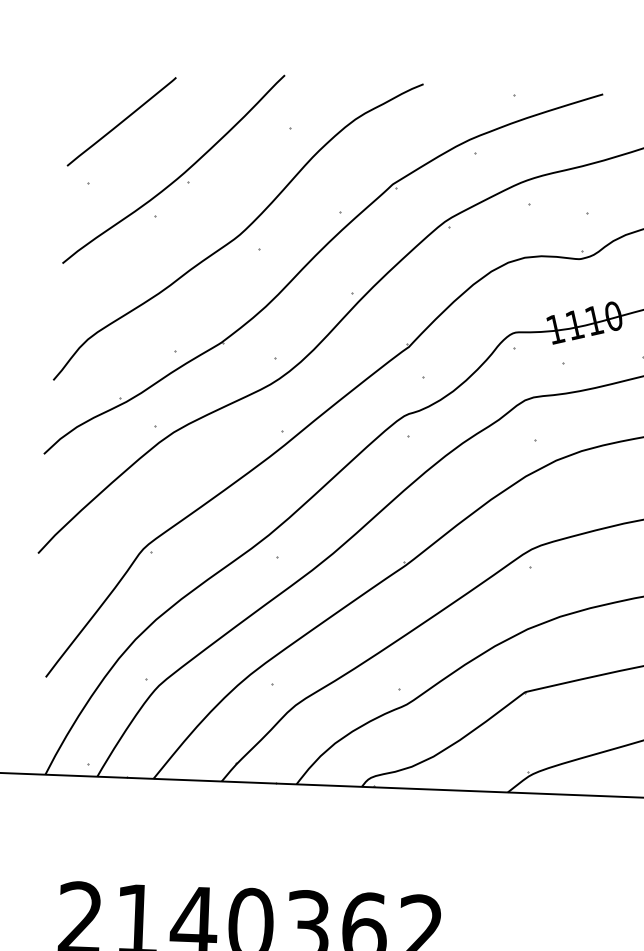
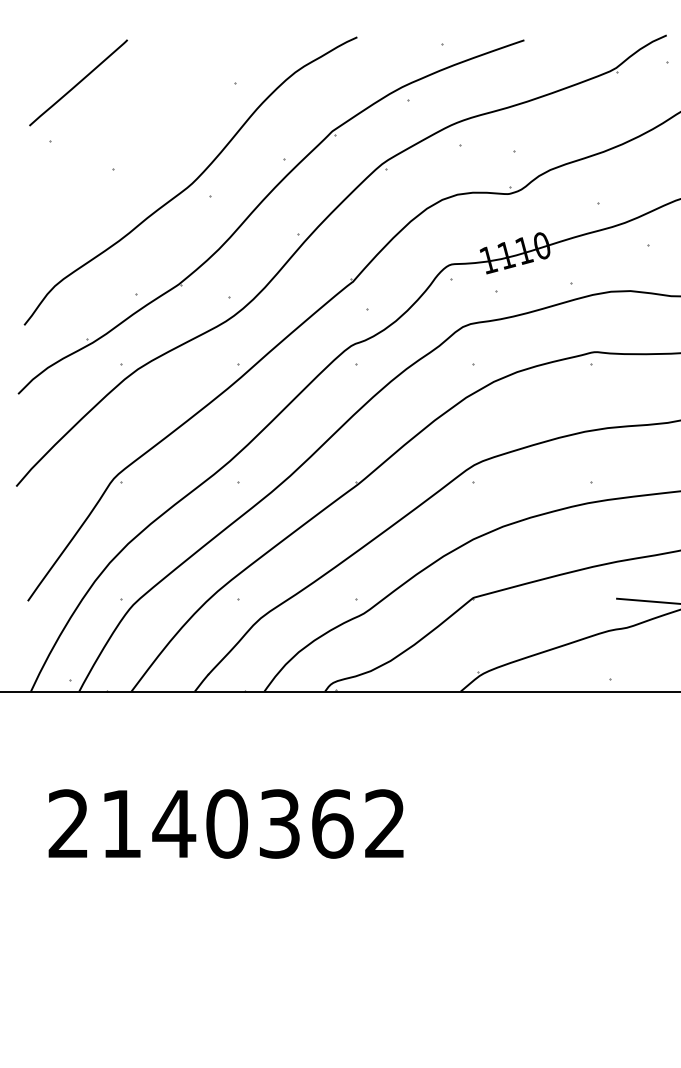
part: (179, 175) -> (134, 130), removed

